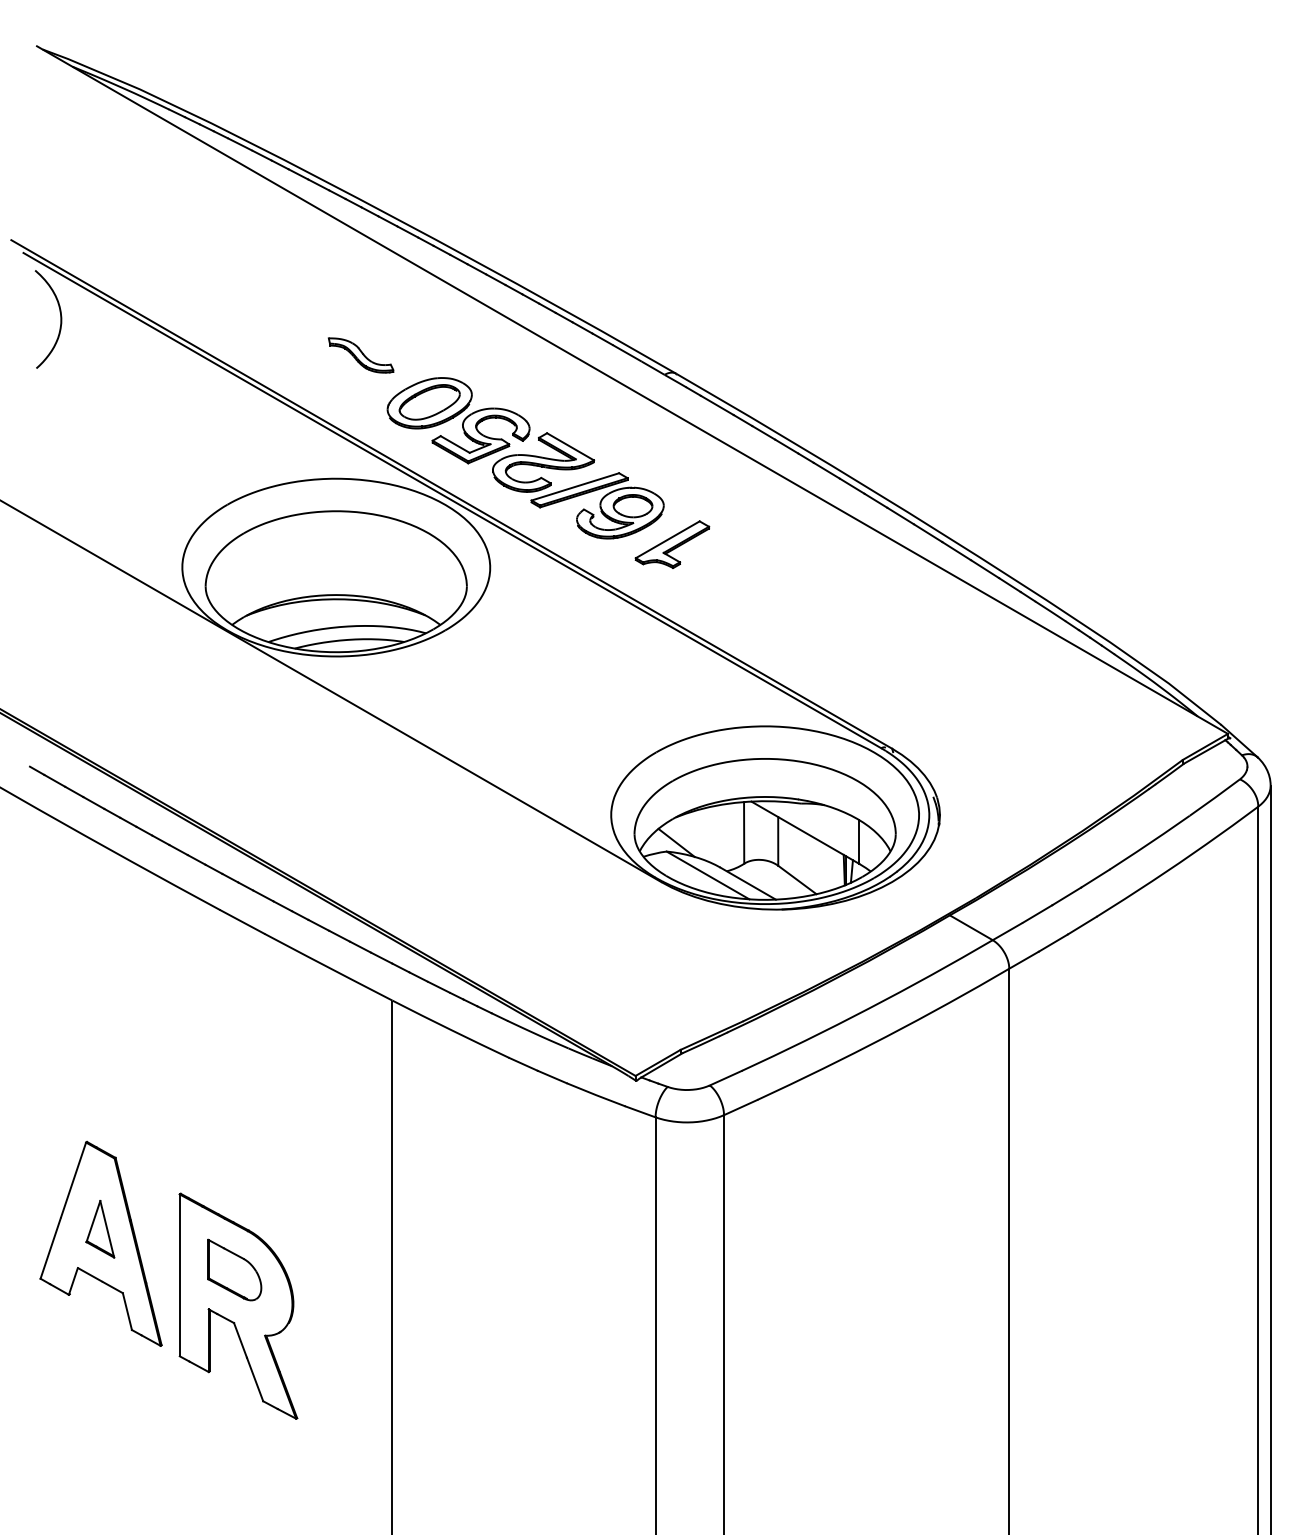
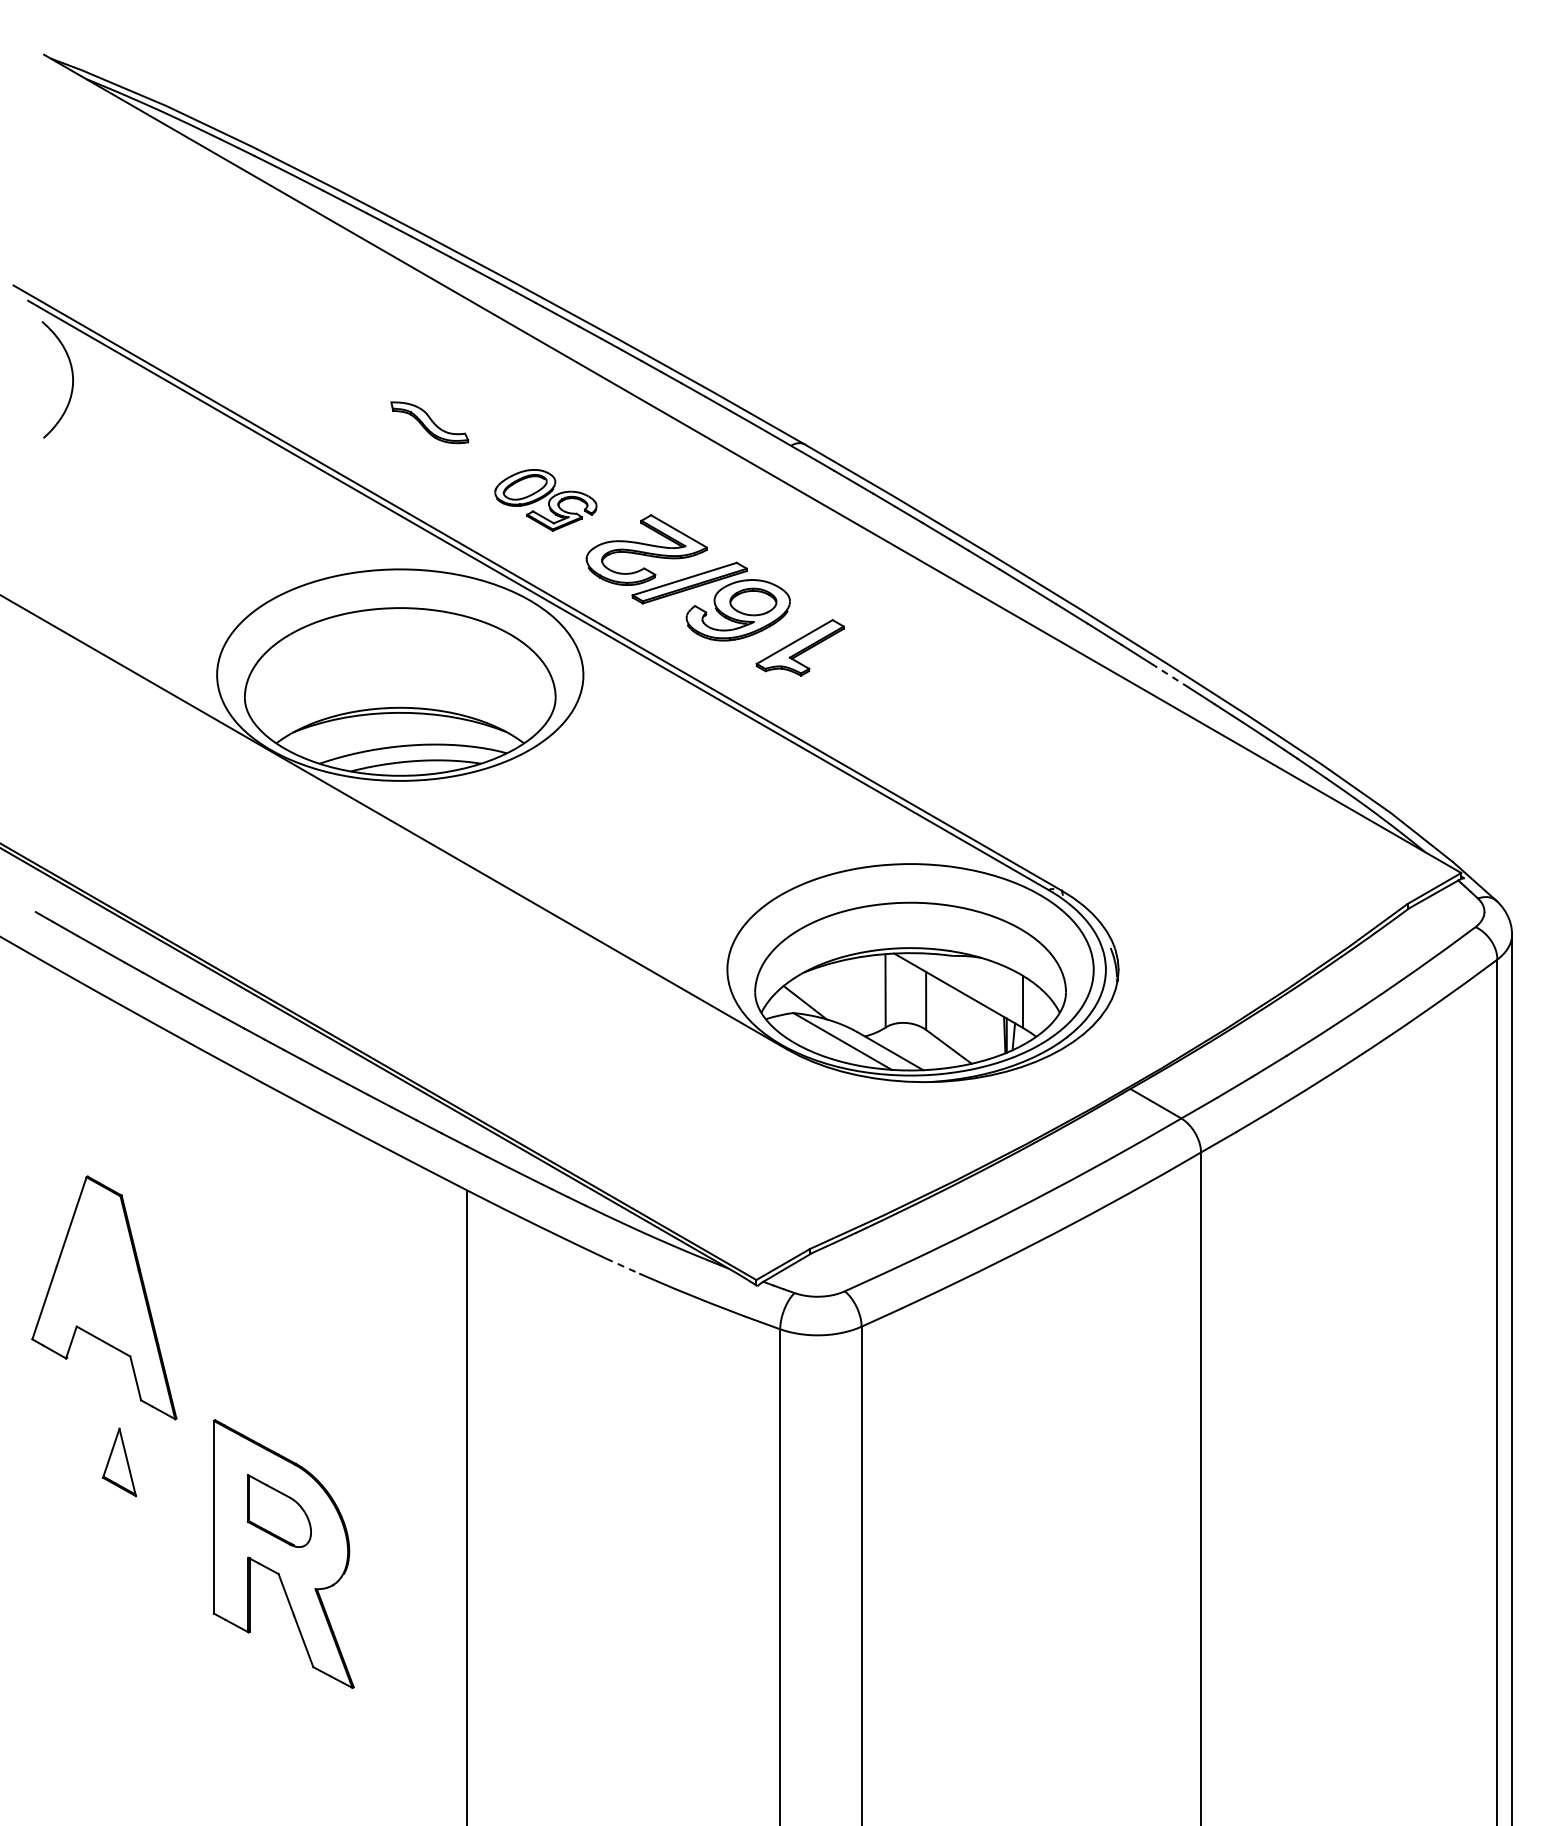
part: (458, 420) -> (545, 500), size x0.6
line: (985, 569) -> (1172, 677), solid -> dashed
line: (523, 1064) -> (623, 1266), solid -> dashed
part: (101, 1243) -> (104, 1297), moved

